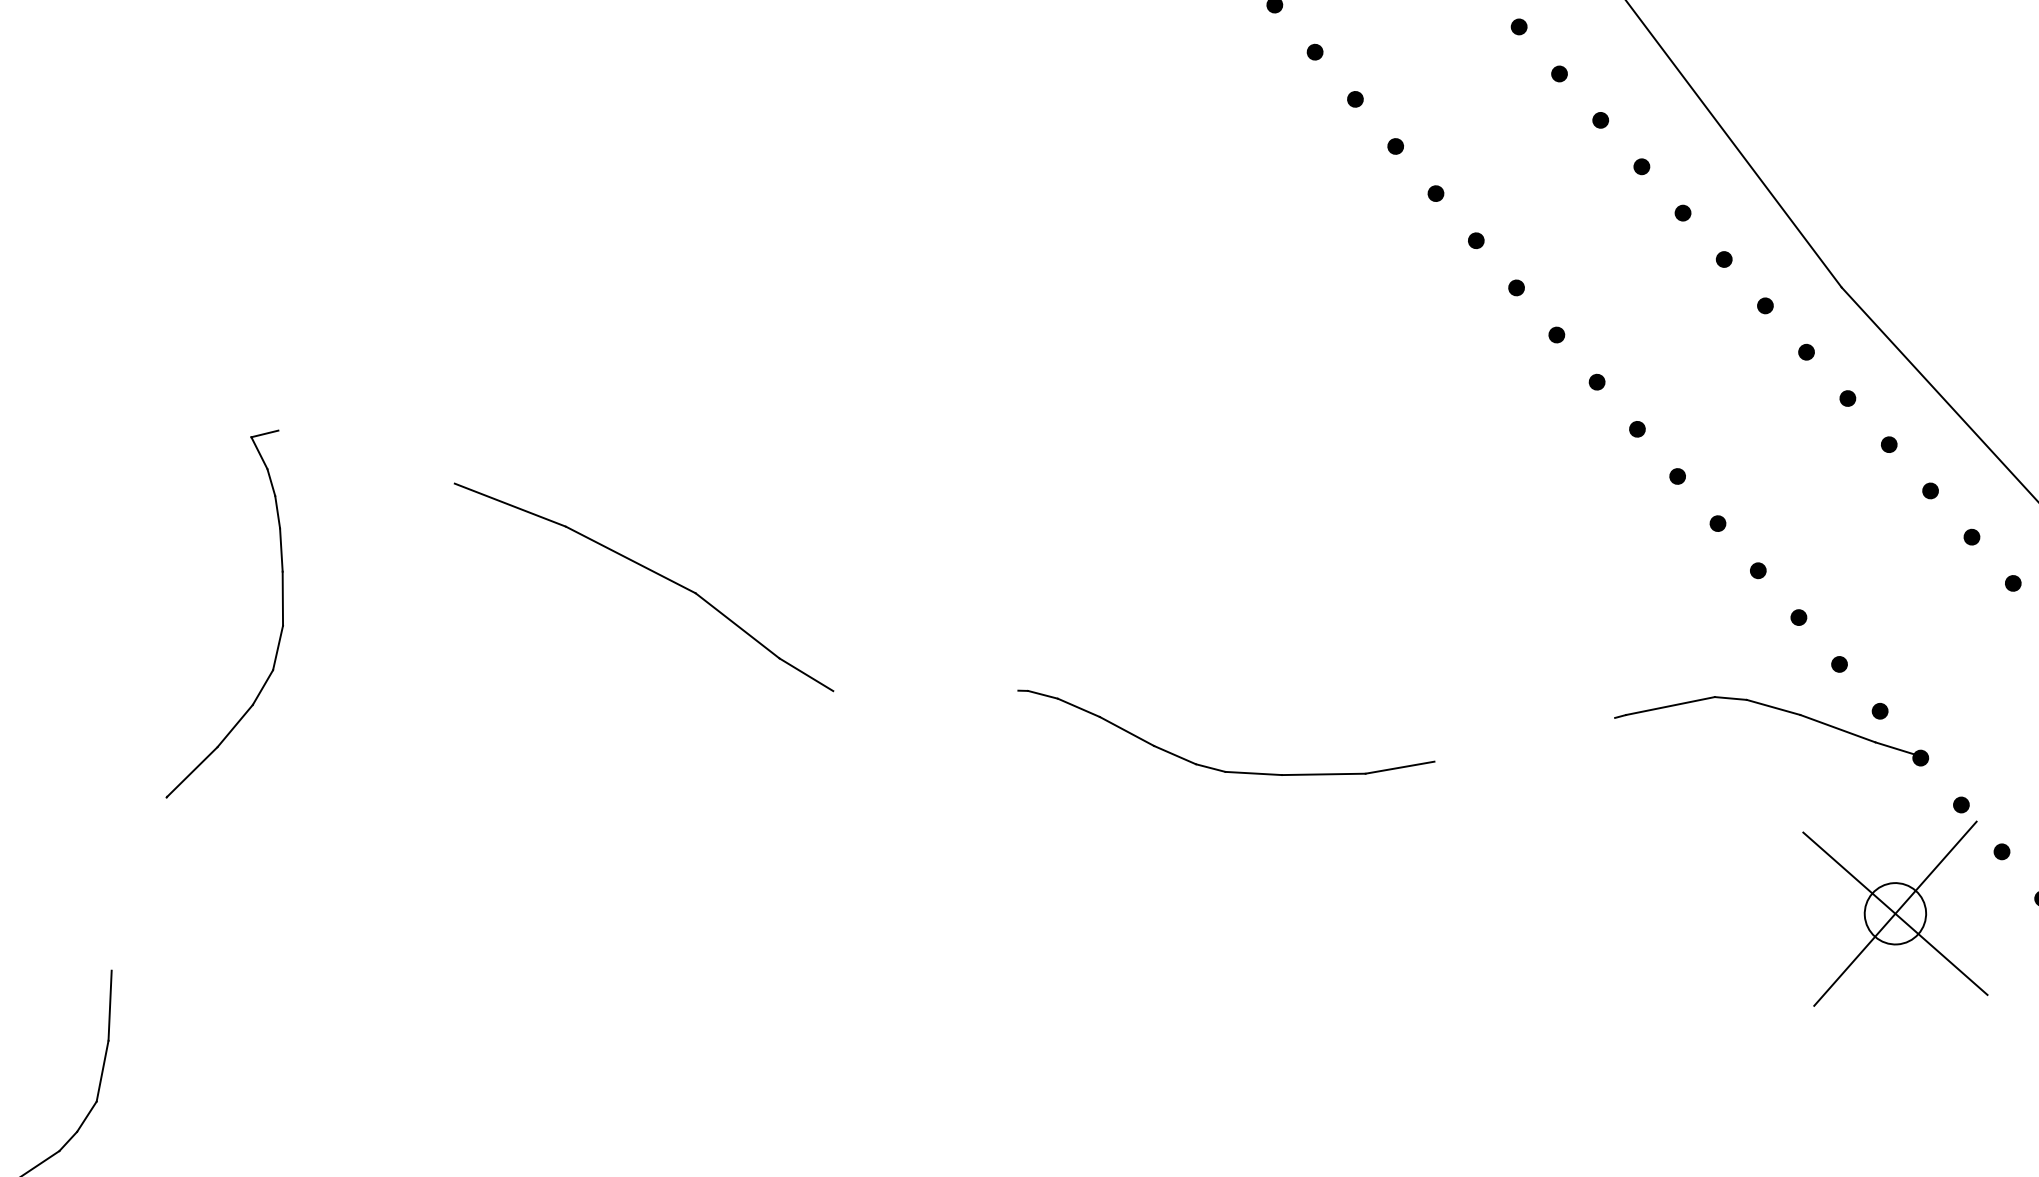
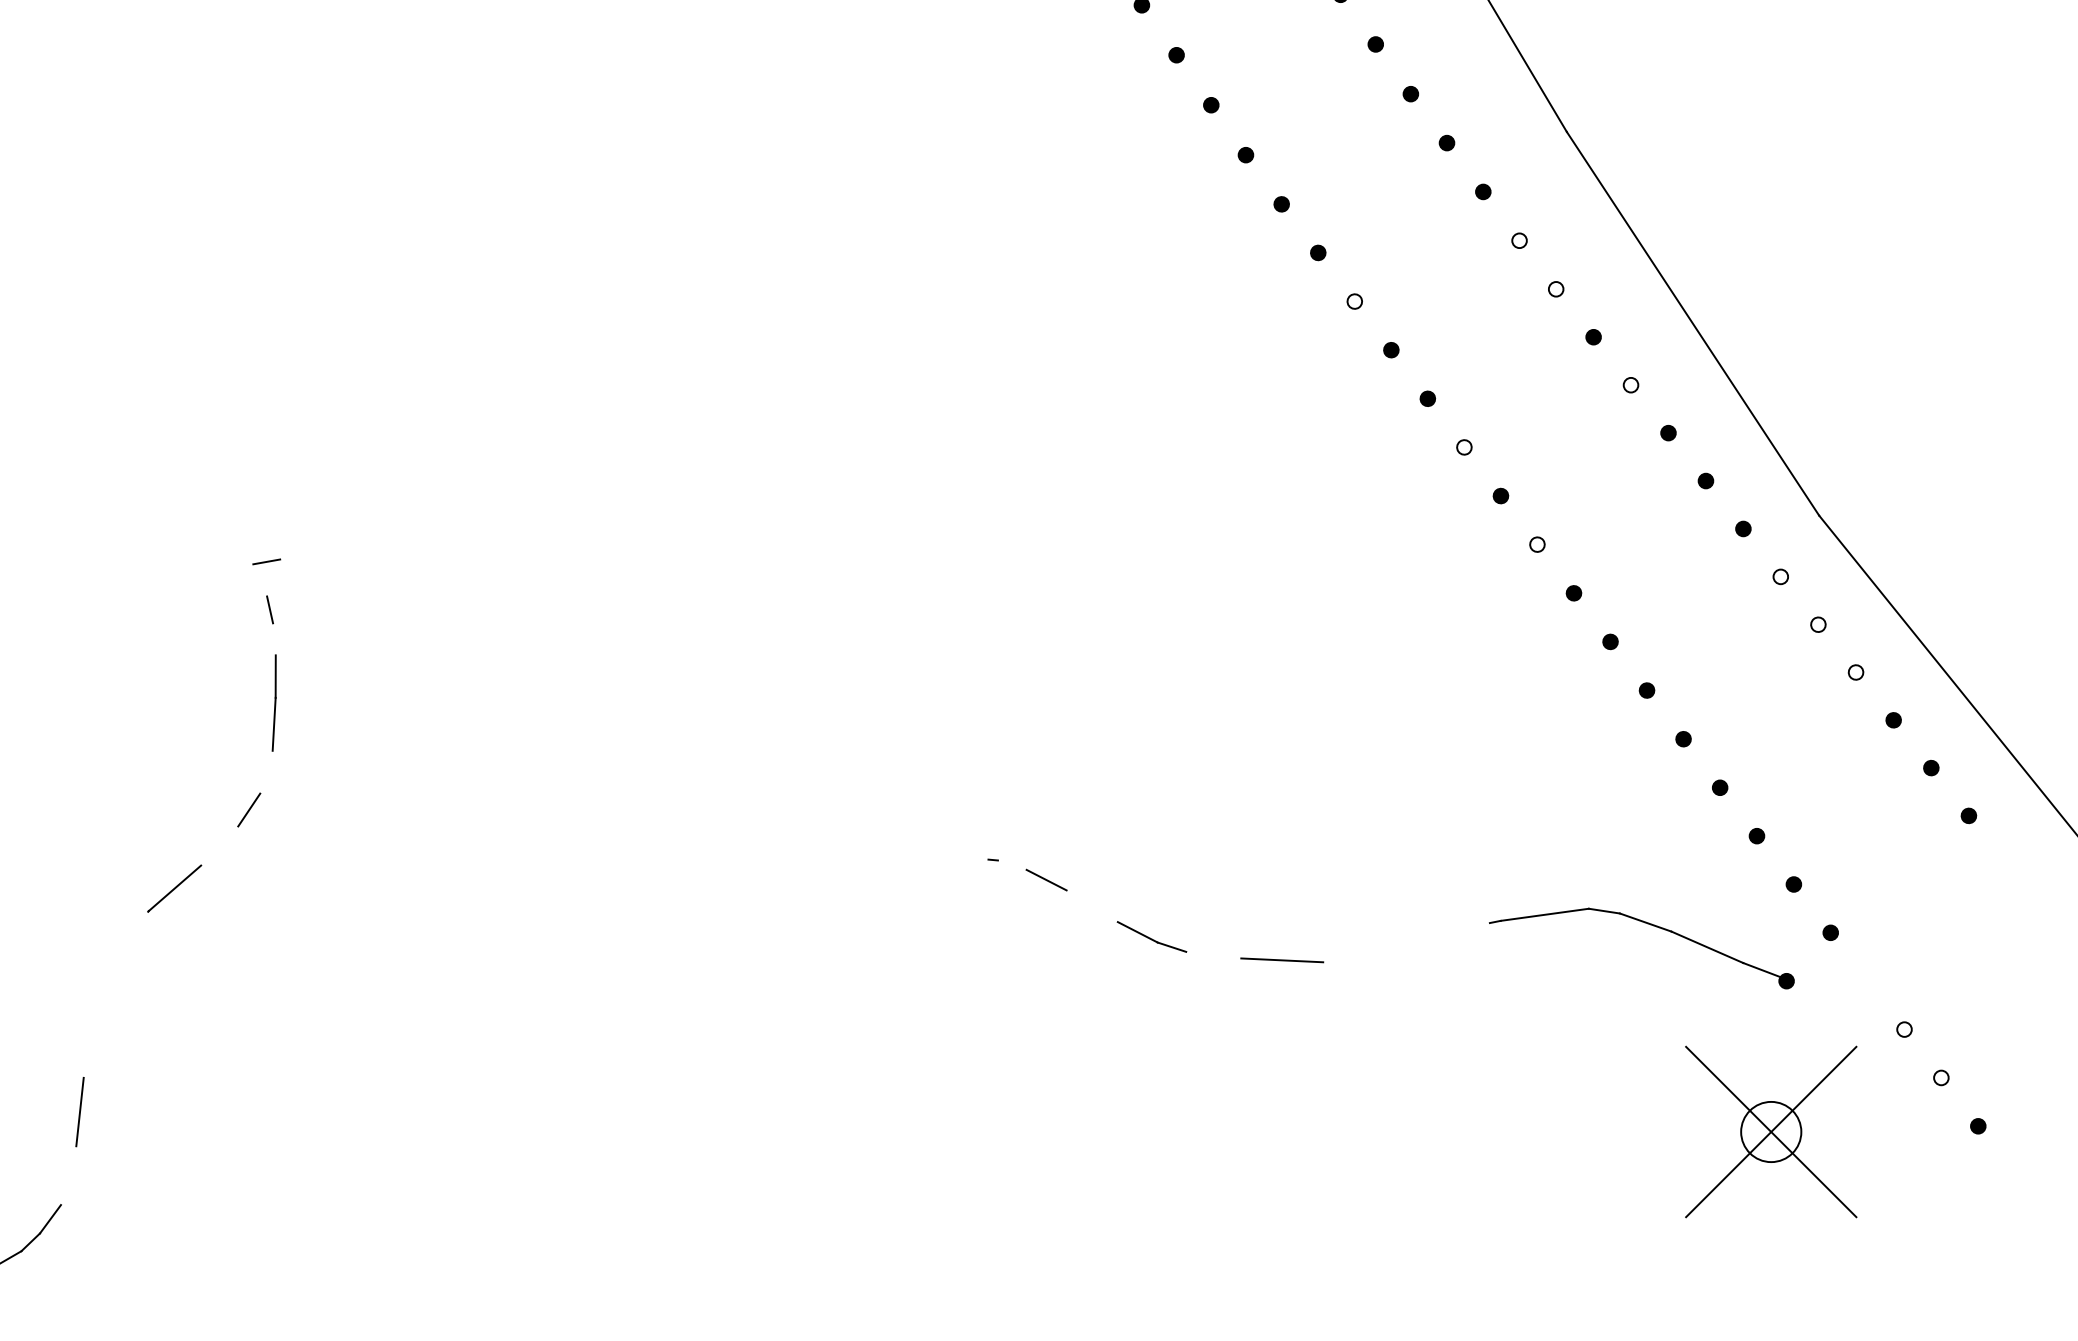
fill: (1519, 26) -> (1519, 240), removed
fill: (1558, 74) -> (1555, 289), removed
fill: (1355, 99) -> (1354, 301), removed
fill: (1641, 166) -> (1630, 384), removed
fill: (1476, 240) -> (1464, 447), removed
fill: (1556, 334) -> (1537, 544), removed
fill: (1806, 351) -> (1780, 576), removed
fill: (1847, 398) -> (1818, 624), removed
fill: (1888, 444) -> (1855, 672), removed
line: (259, 453) -> (260, 580), removed
line: (277, 512) -> (274, 639), removed
part: (651, 571) -> (636, 720), removed
line: (278, 647) -> (266, 771), removed
line: (1042, 694) -> (1011, 864), removed
part: (1778, 710) -> (1650, 925), moved
line: (234, 725) -> (219, 845), removed
line: (1126, 731) -> (1091, 906), removed
line: (1400, 767) -> (1357, 958), removed
line: (1253, 772) -> (1213, 954), removed
fill: (1961, 804) -> (1904, 1029), removed
fill: (2002, 851) -> (1941, 1077), removed
part: (1895, 913) -> (1771, 1131), moved
line: (102, 1071) -> (68, 1175), removed

